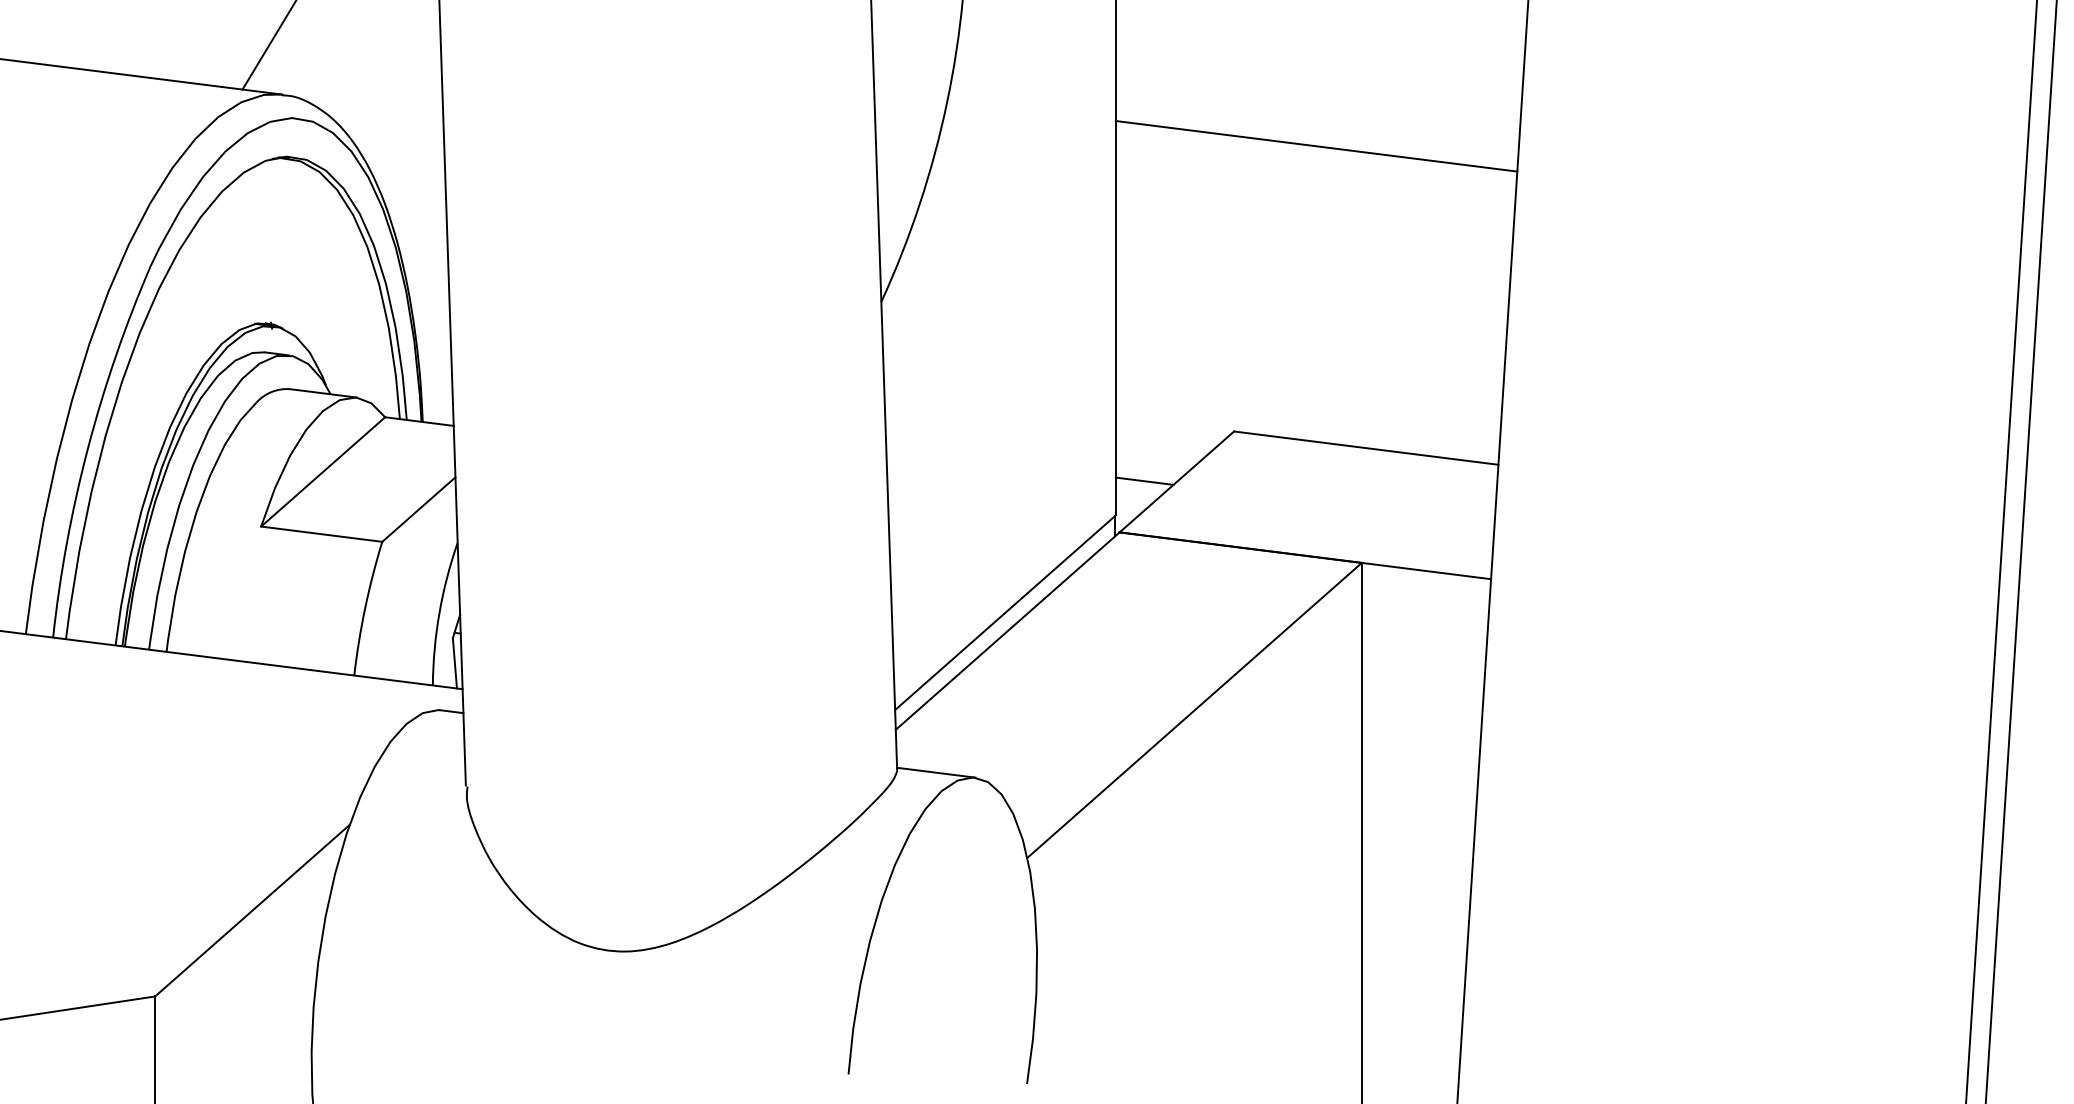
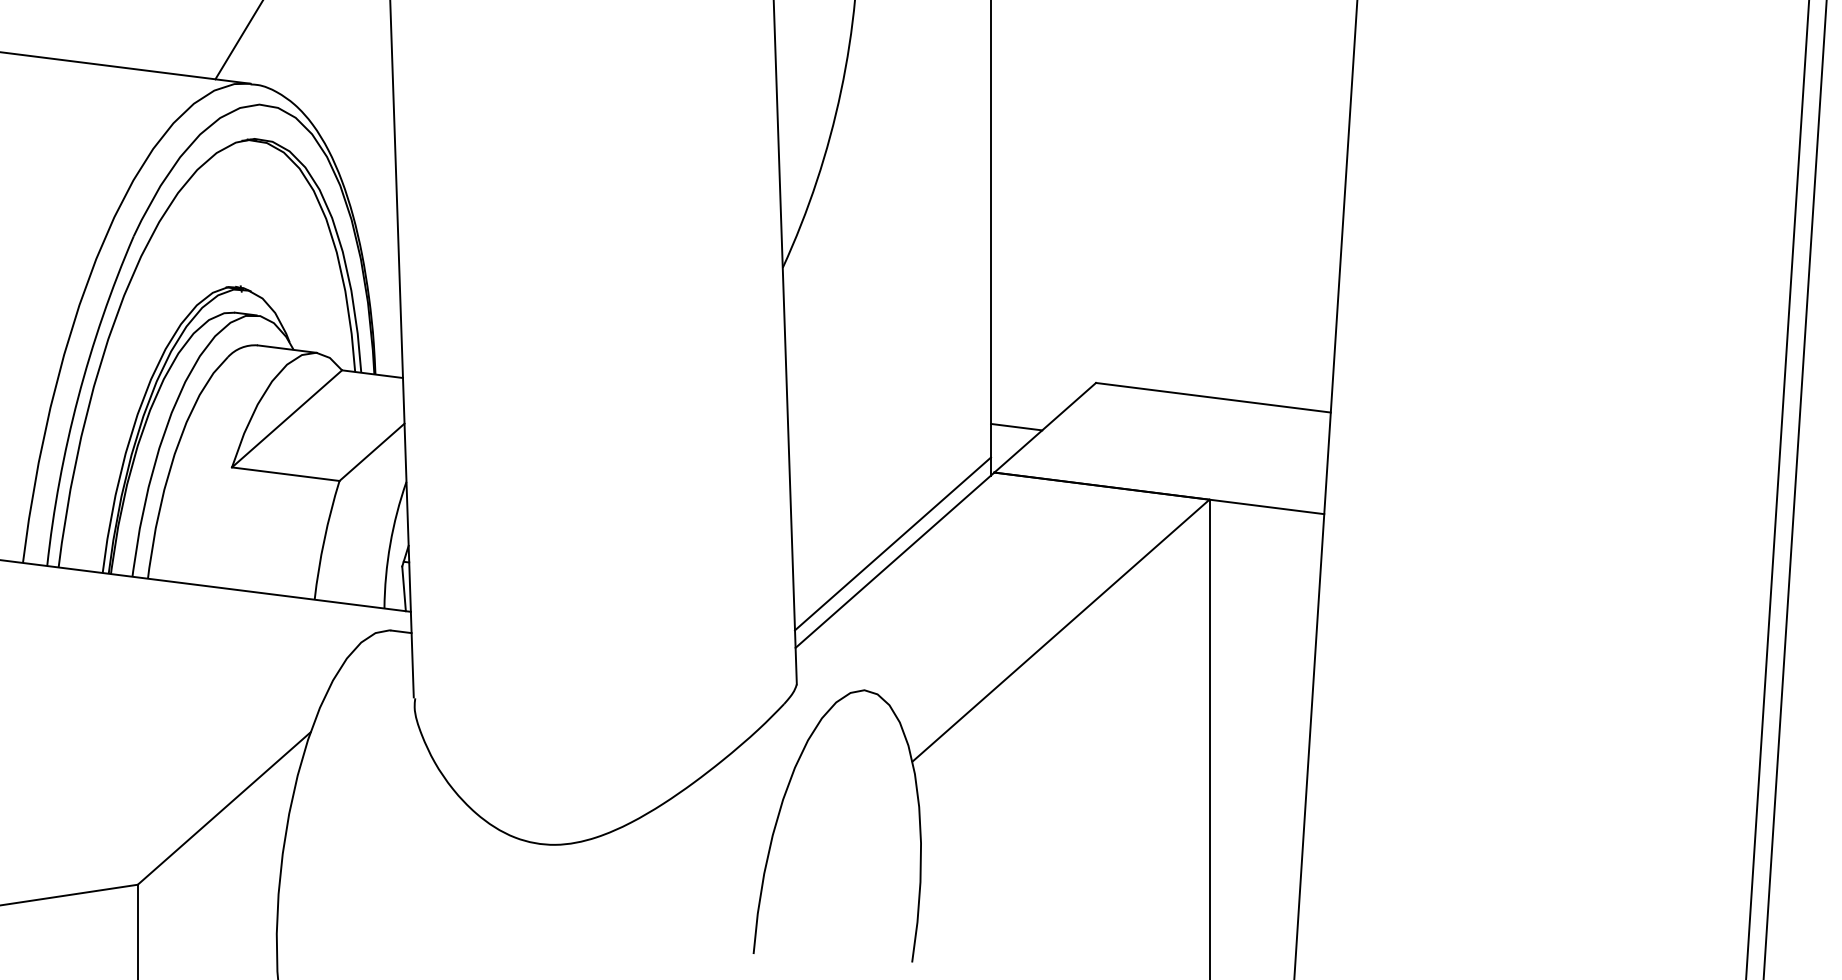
line: (1316, 146) -> (1169, 129), removed
line: (936, 772) -> (831, 685), removed

